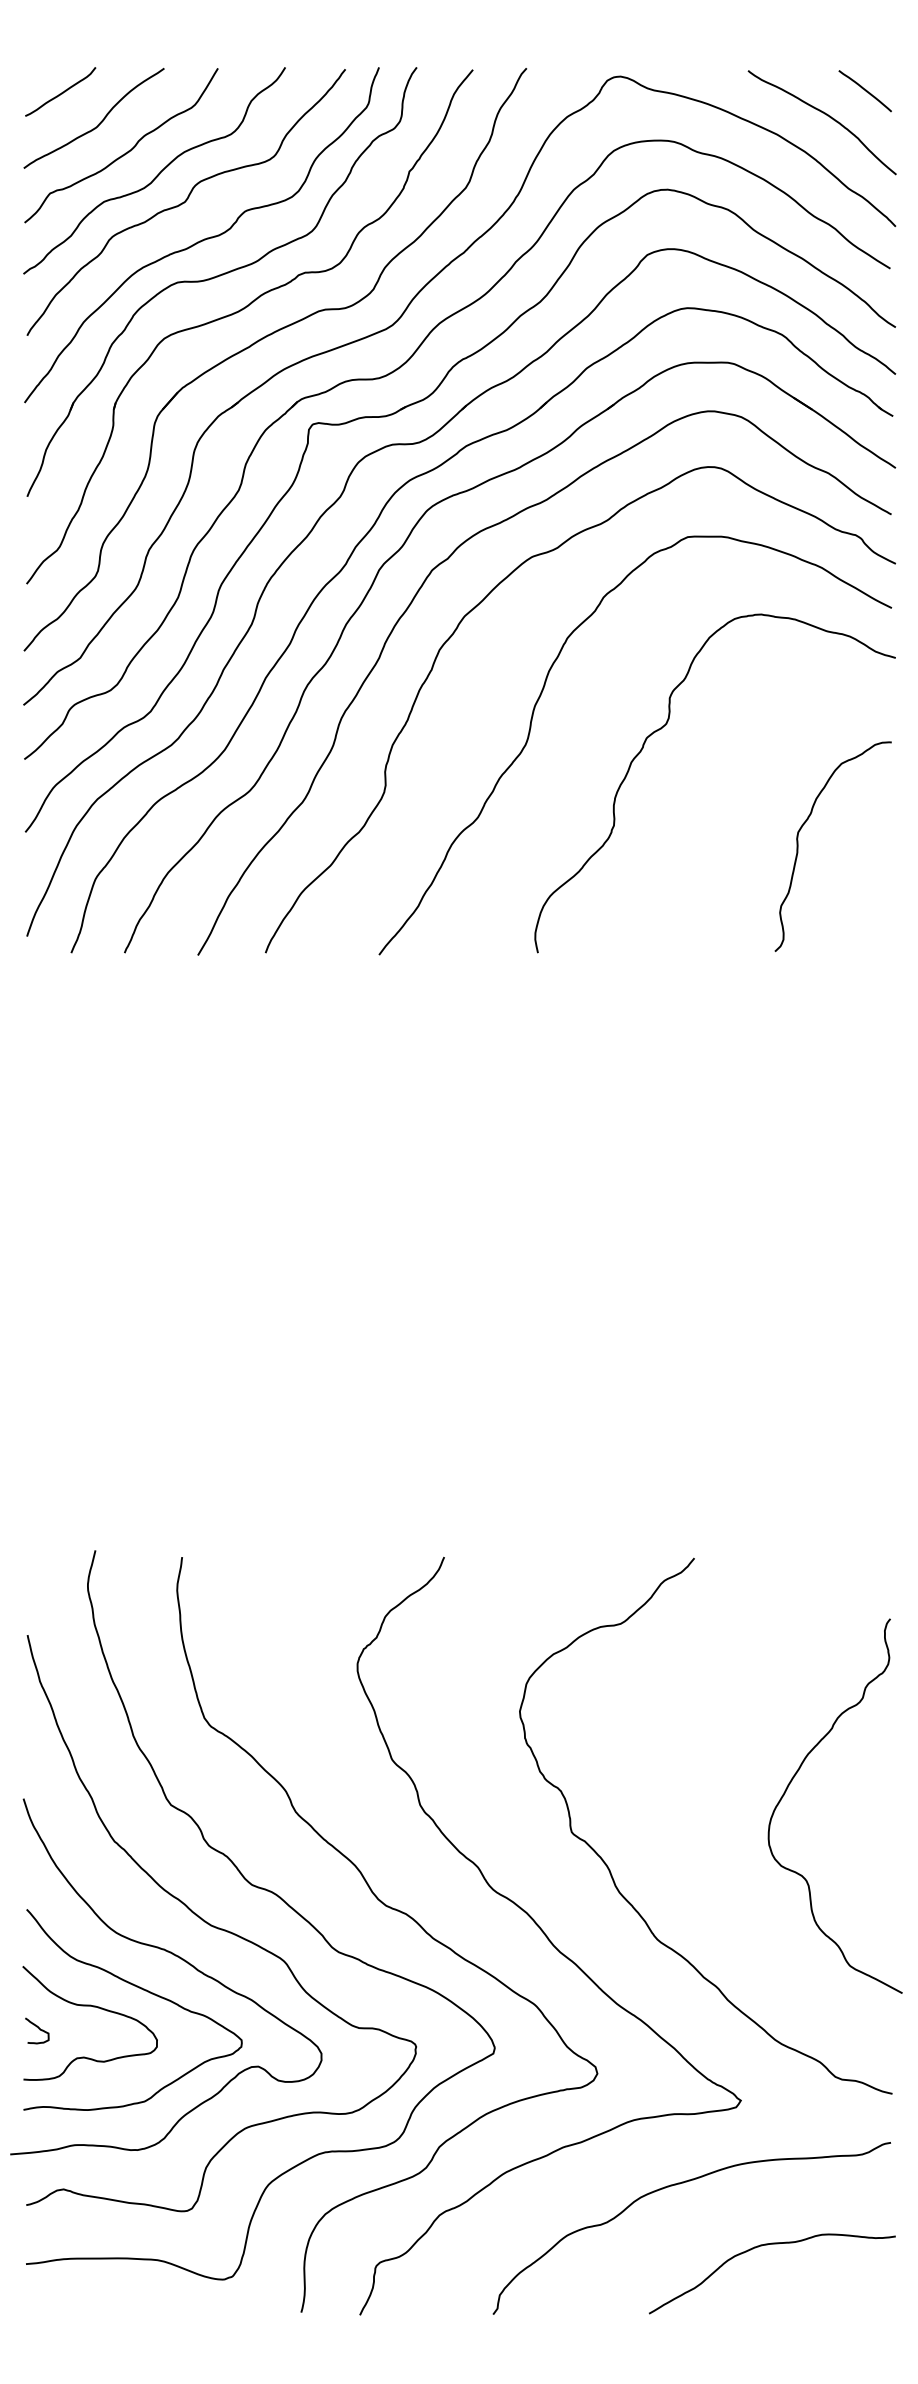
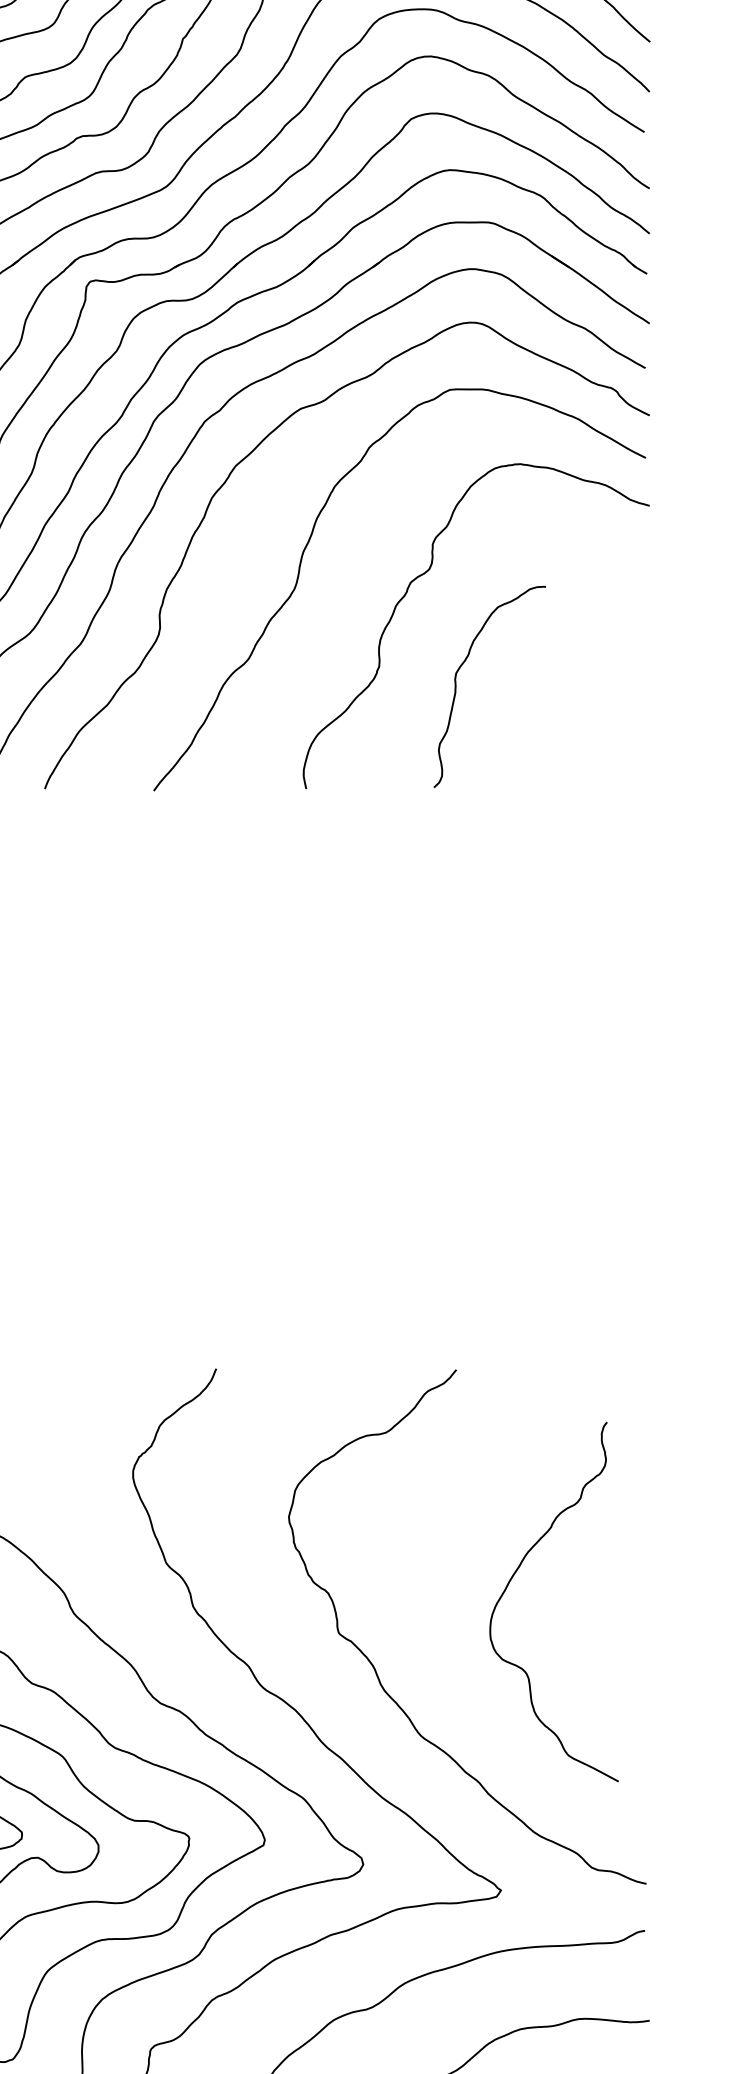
curve: (798, 846) -> (456, 686), moved
curve: (793, 1779) -> (514, 1576), moved

